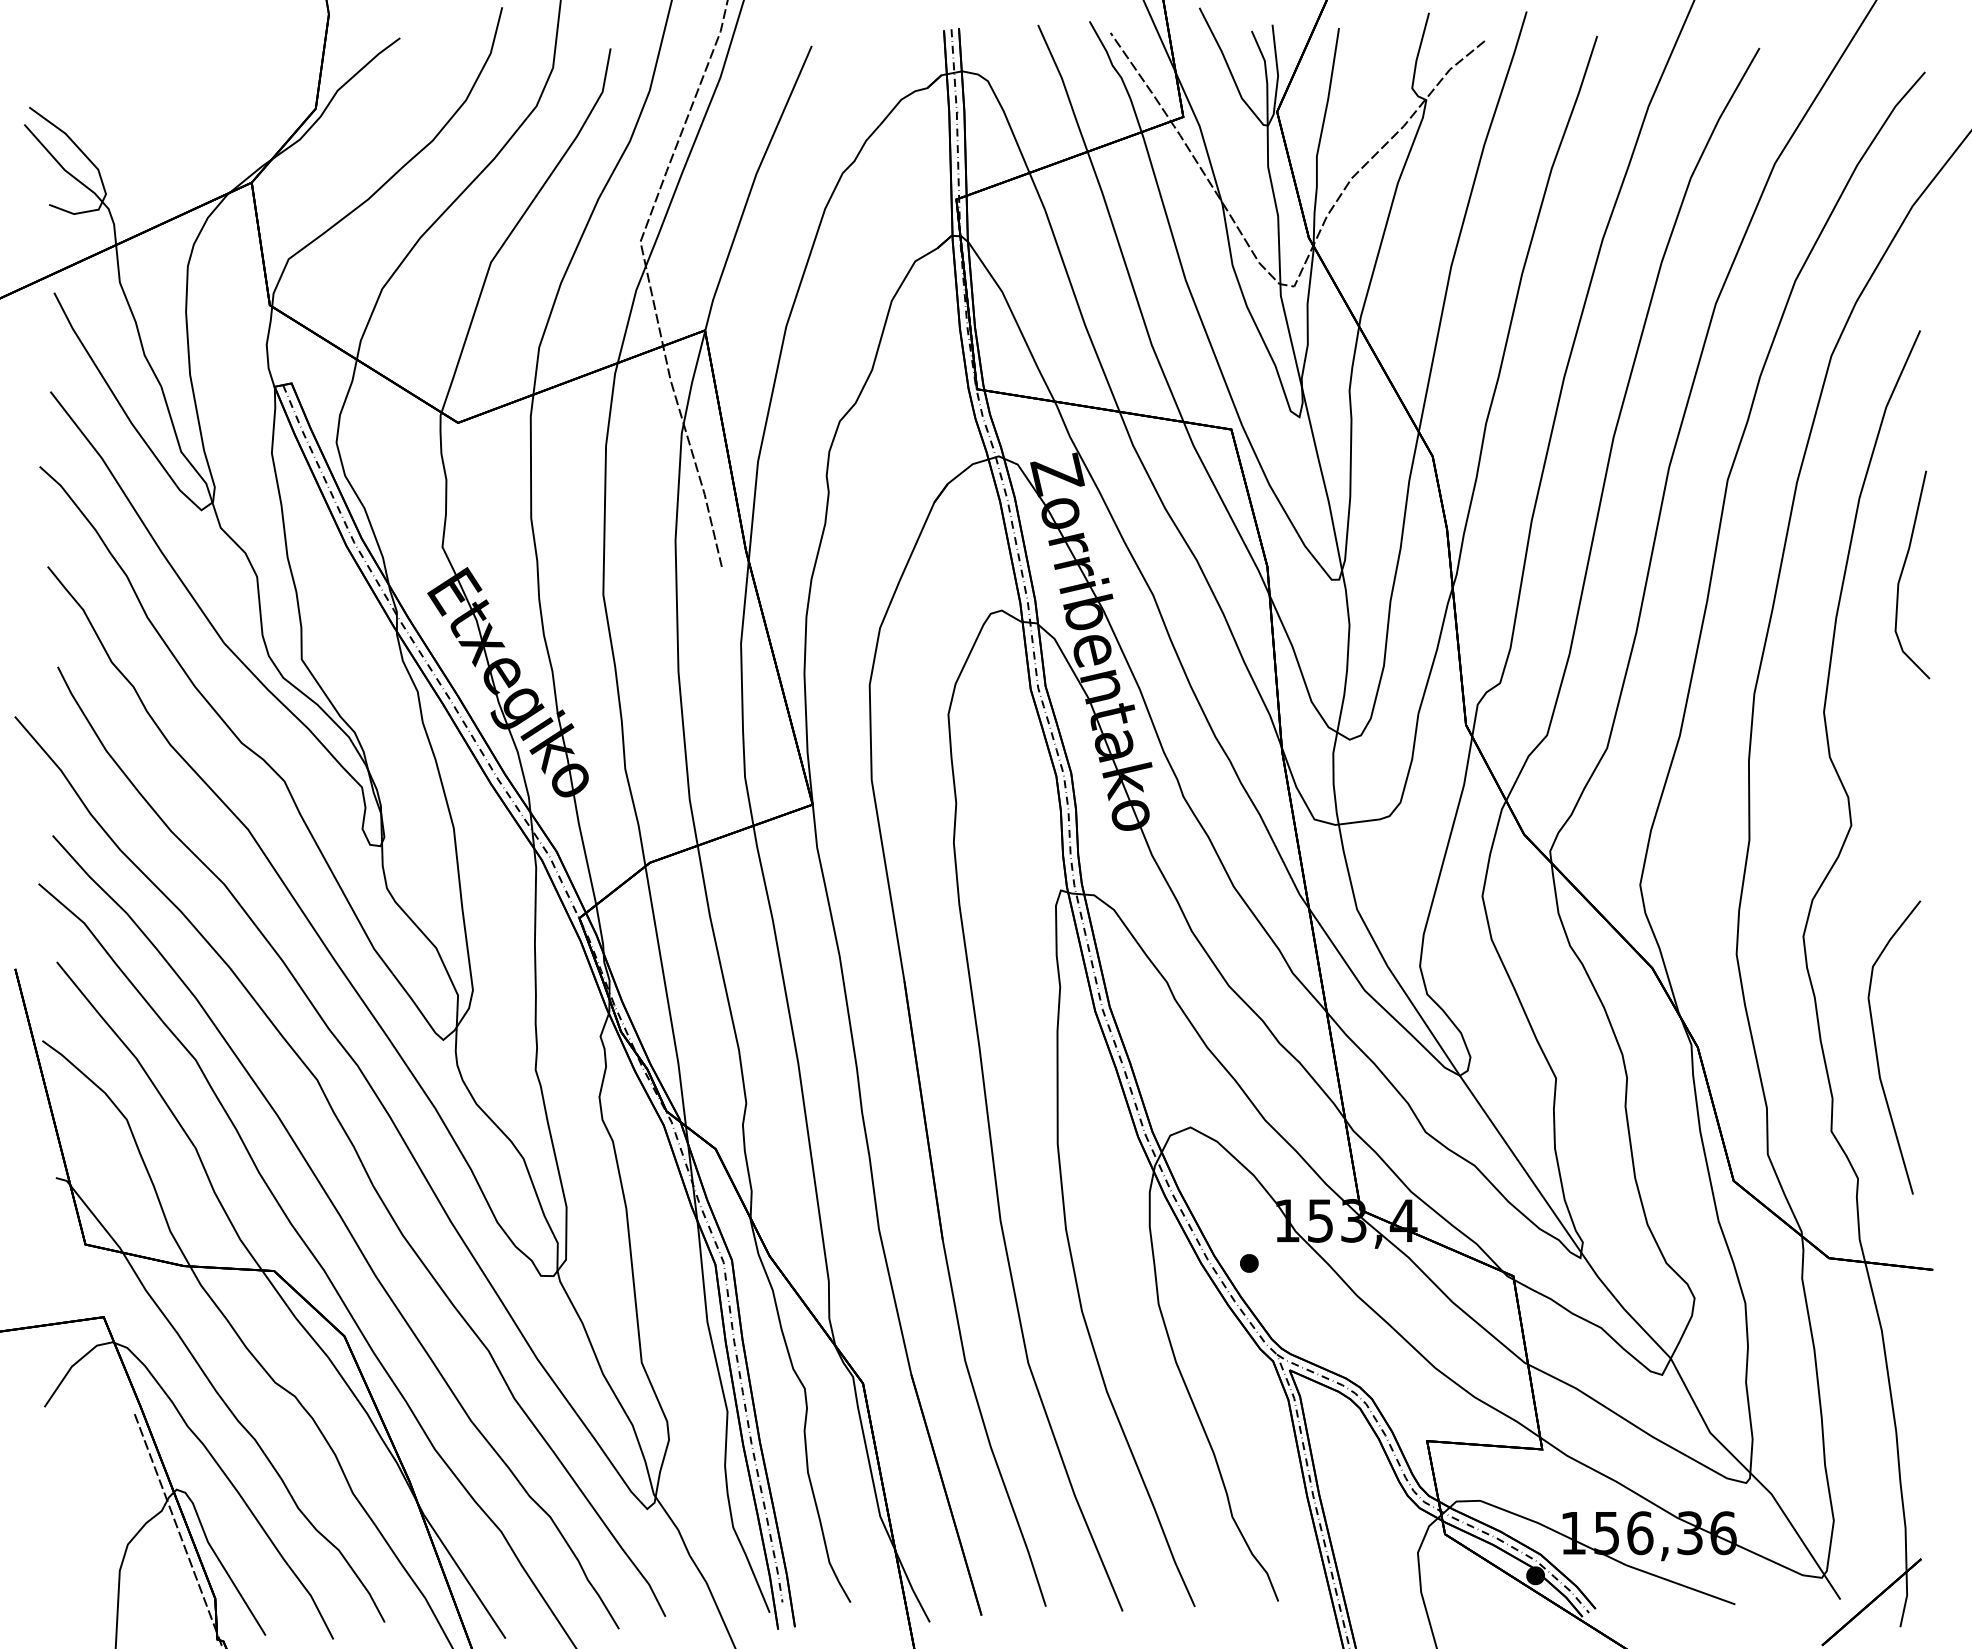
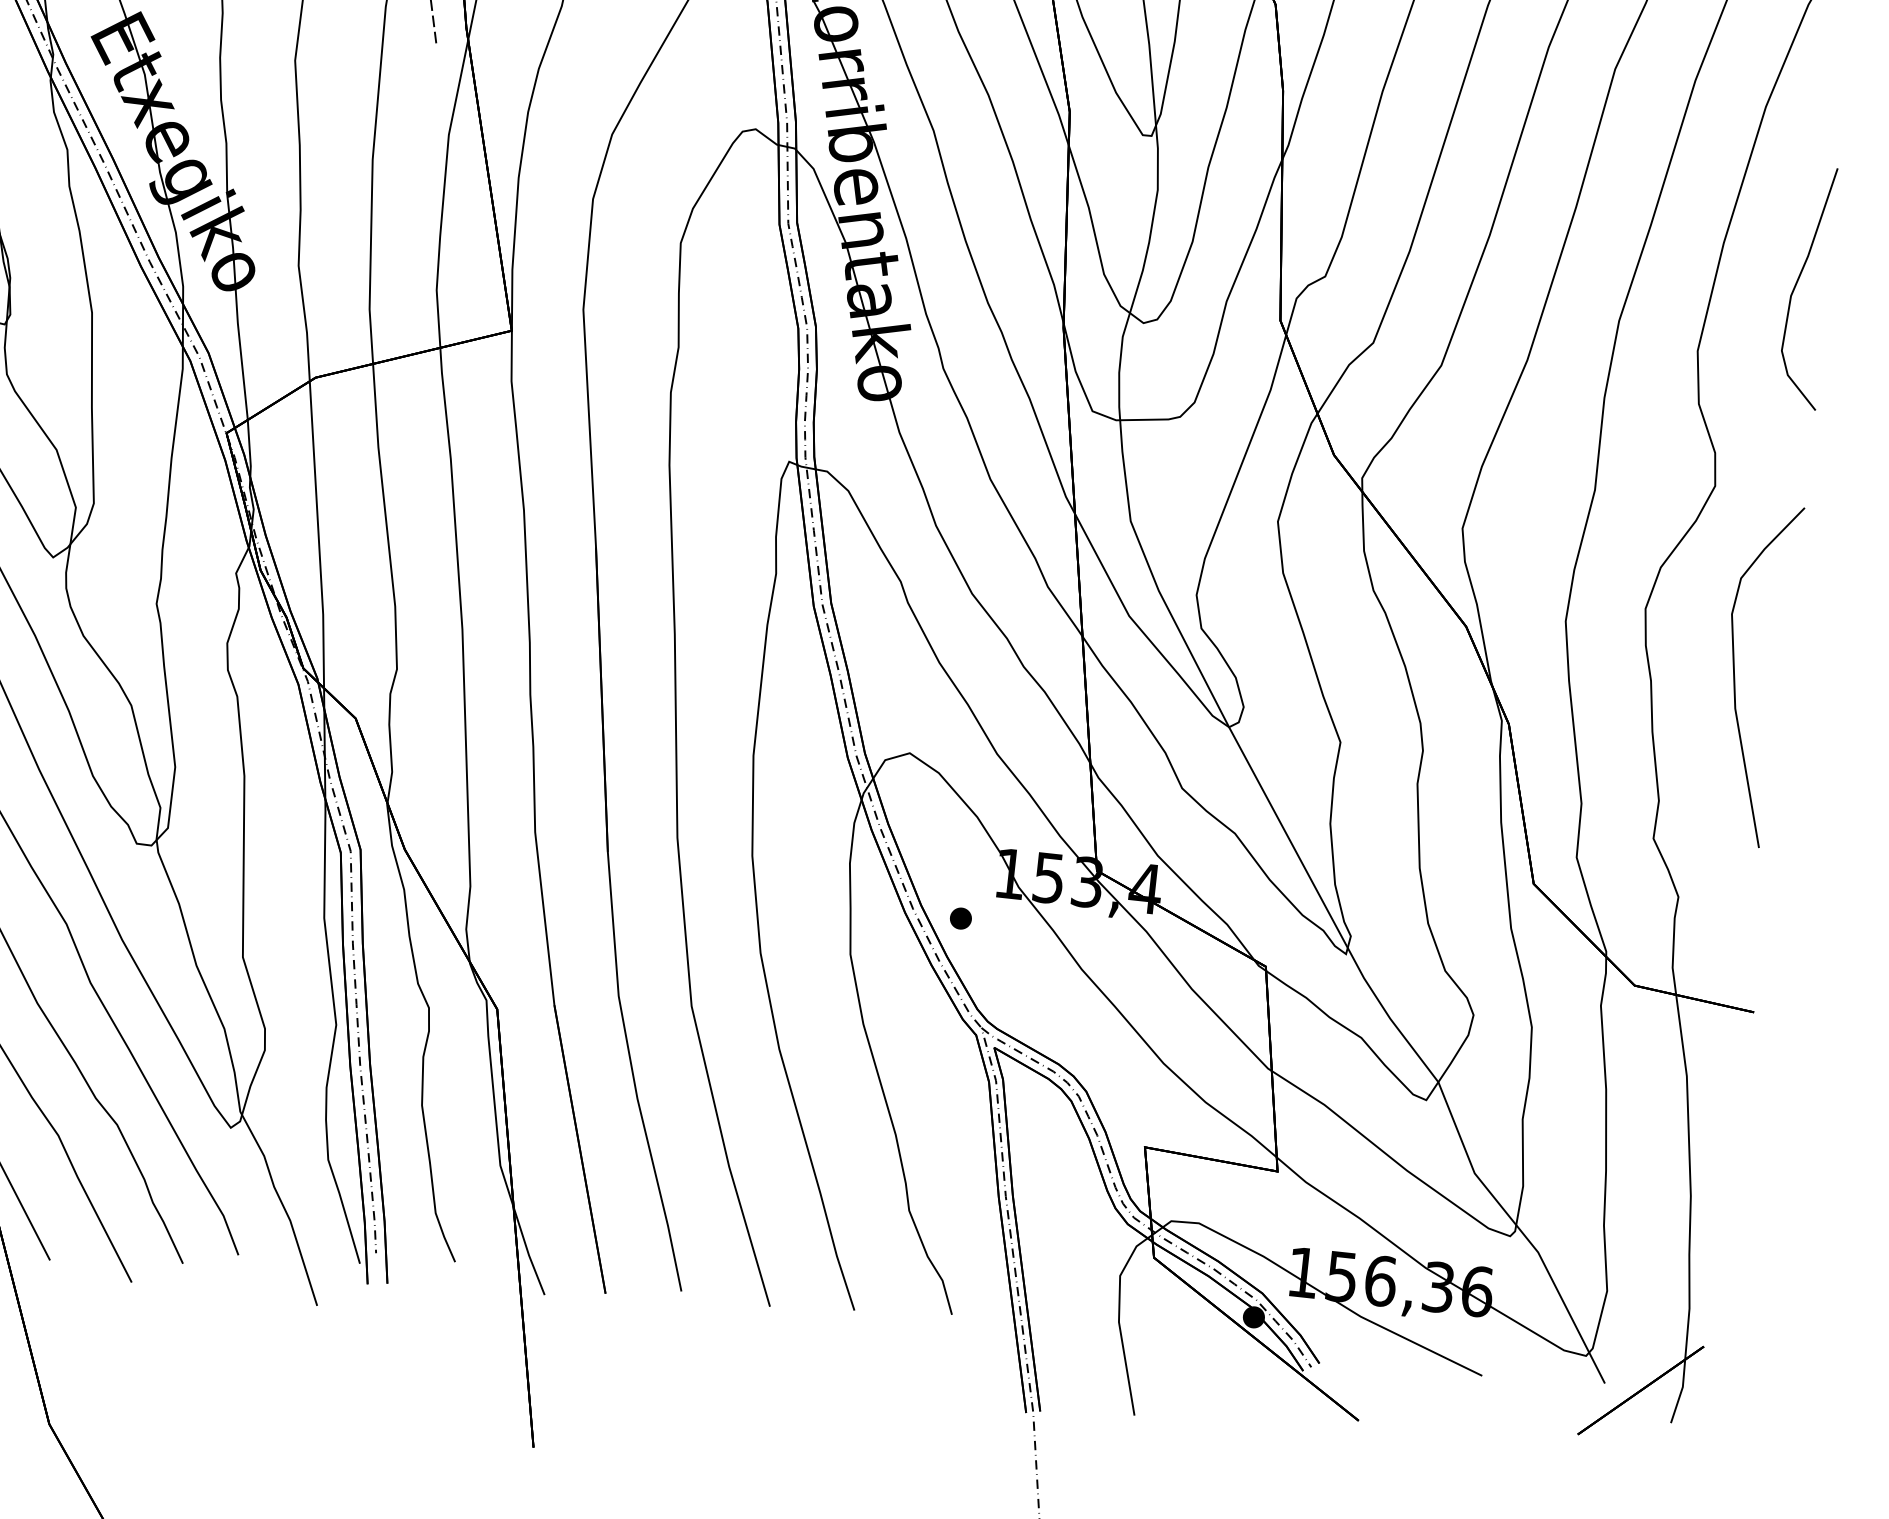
curve: (1903, 570) -> (1798, 281), moved
curve: (1877, 1051) -> (1735, 677), moved

